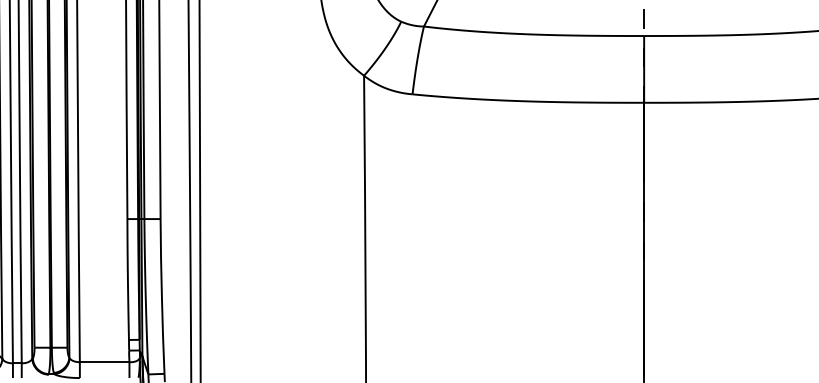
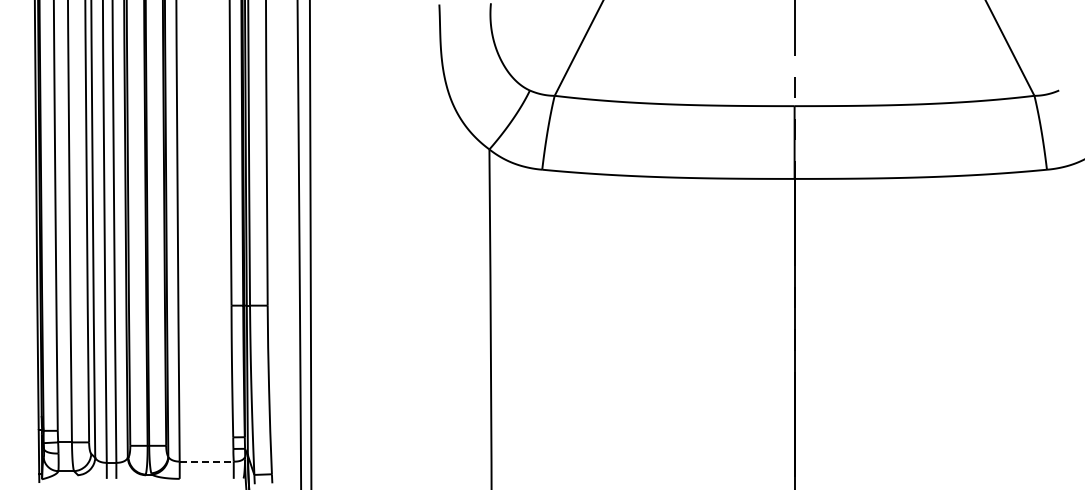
line: (105, 362) -> (207, 461), solid -> dashed

